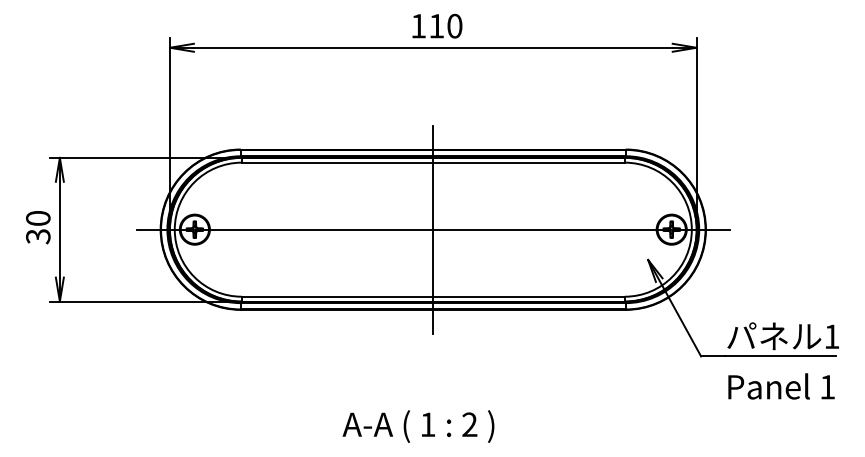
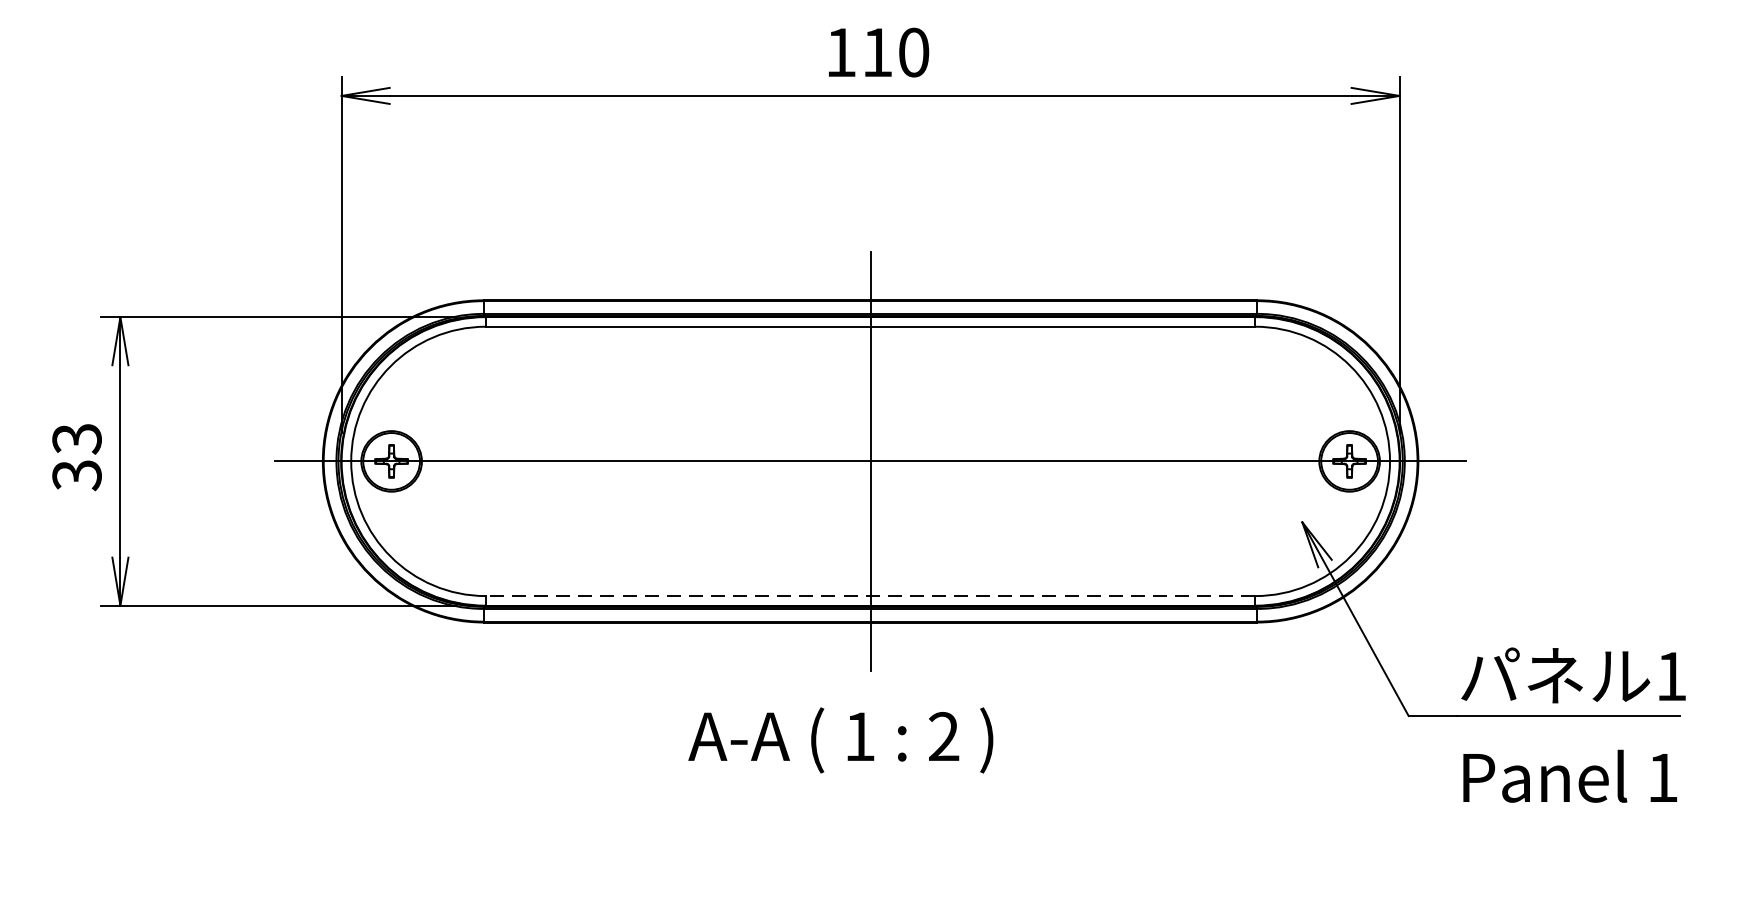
text: (38, 218) -> (77, 438), 30 -> 33
line: (433, 296) -> (871, 595), solid -> dashed
text: (418, 426) -> (840, 740), moved

